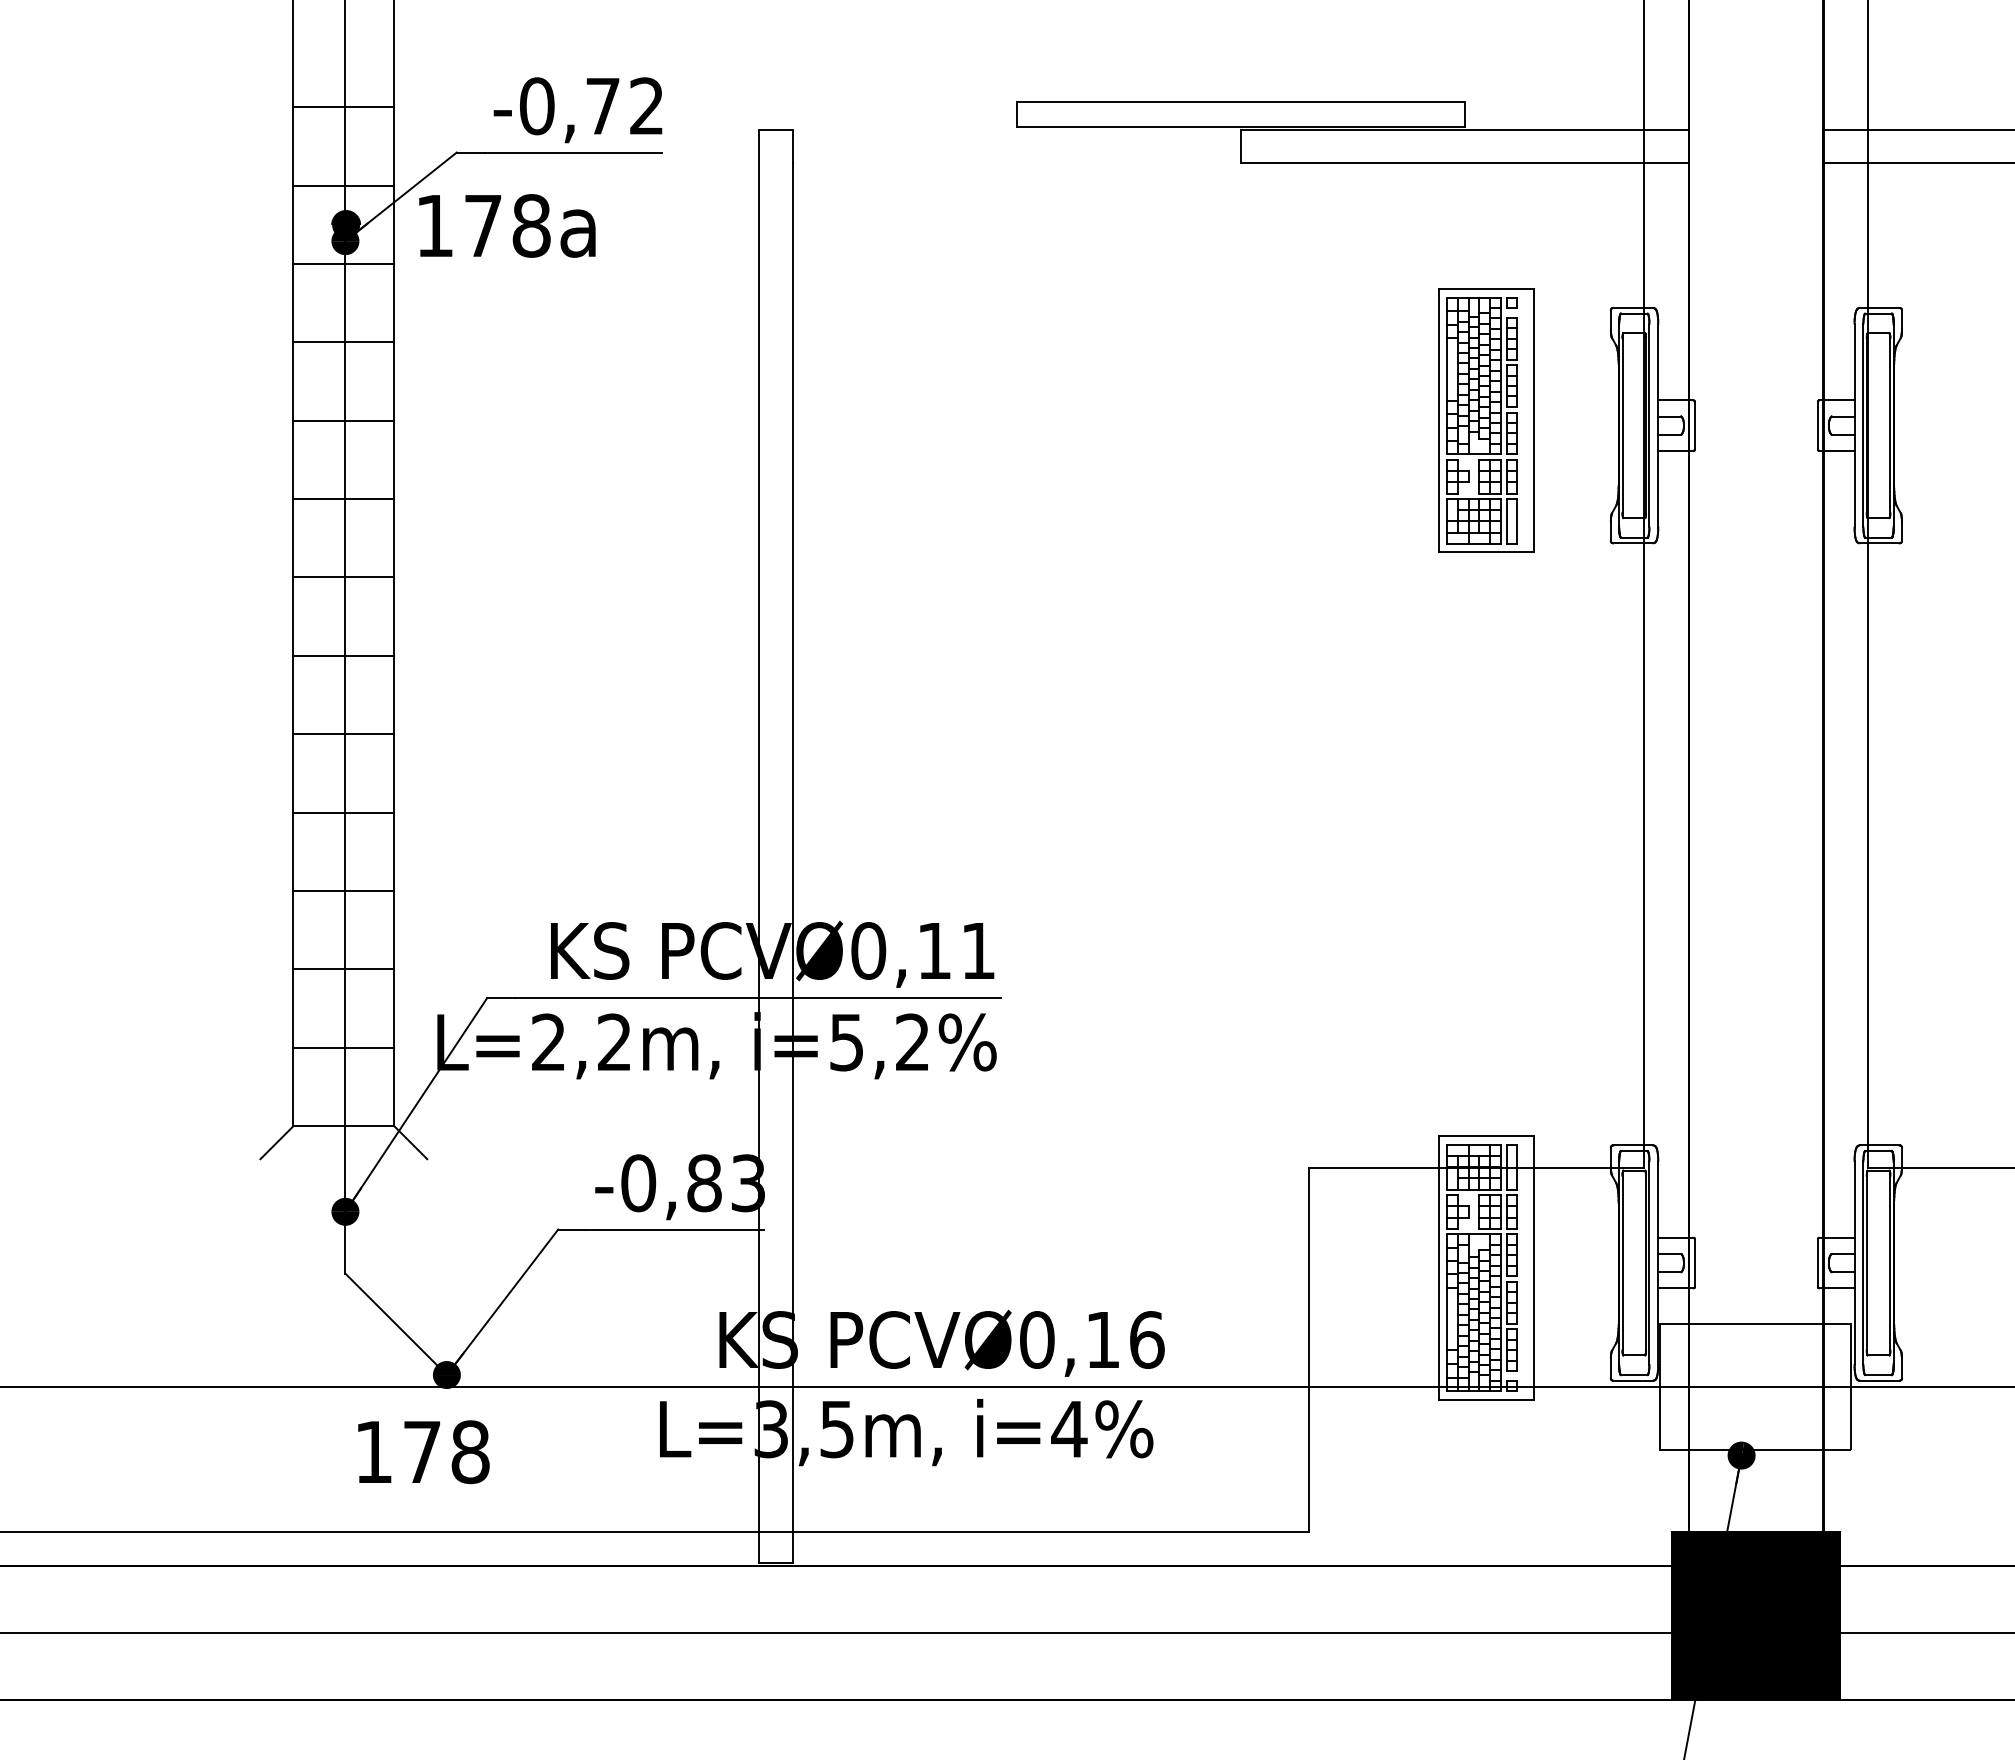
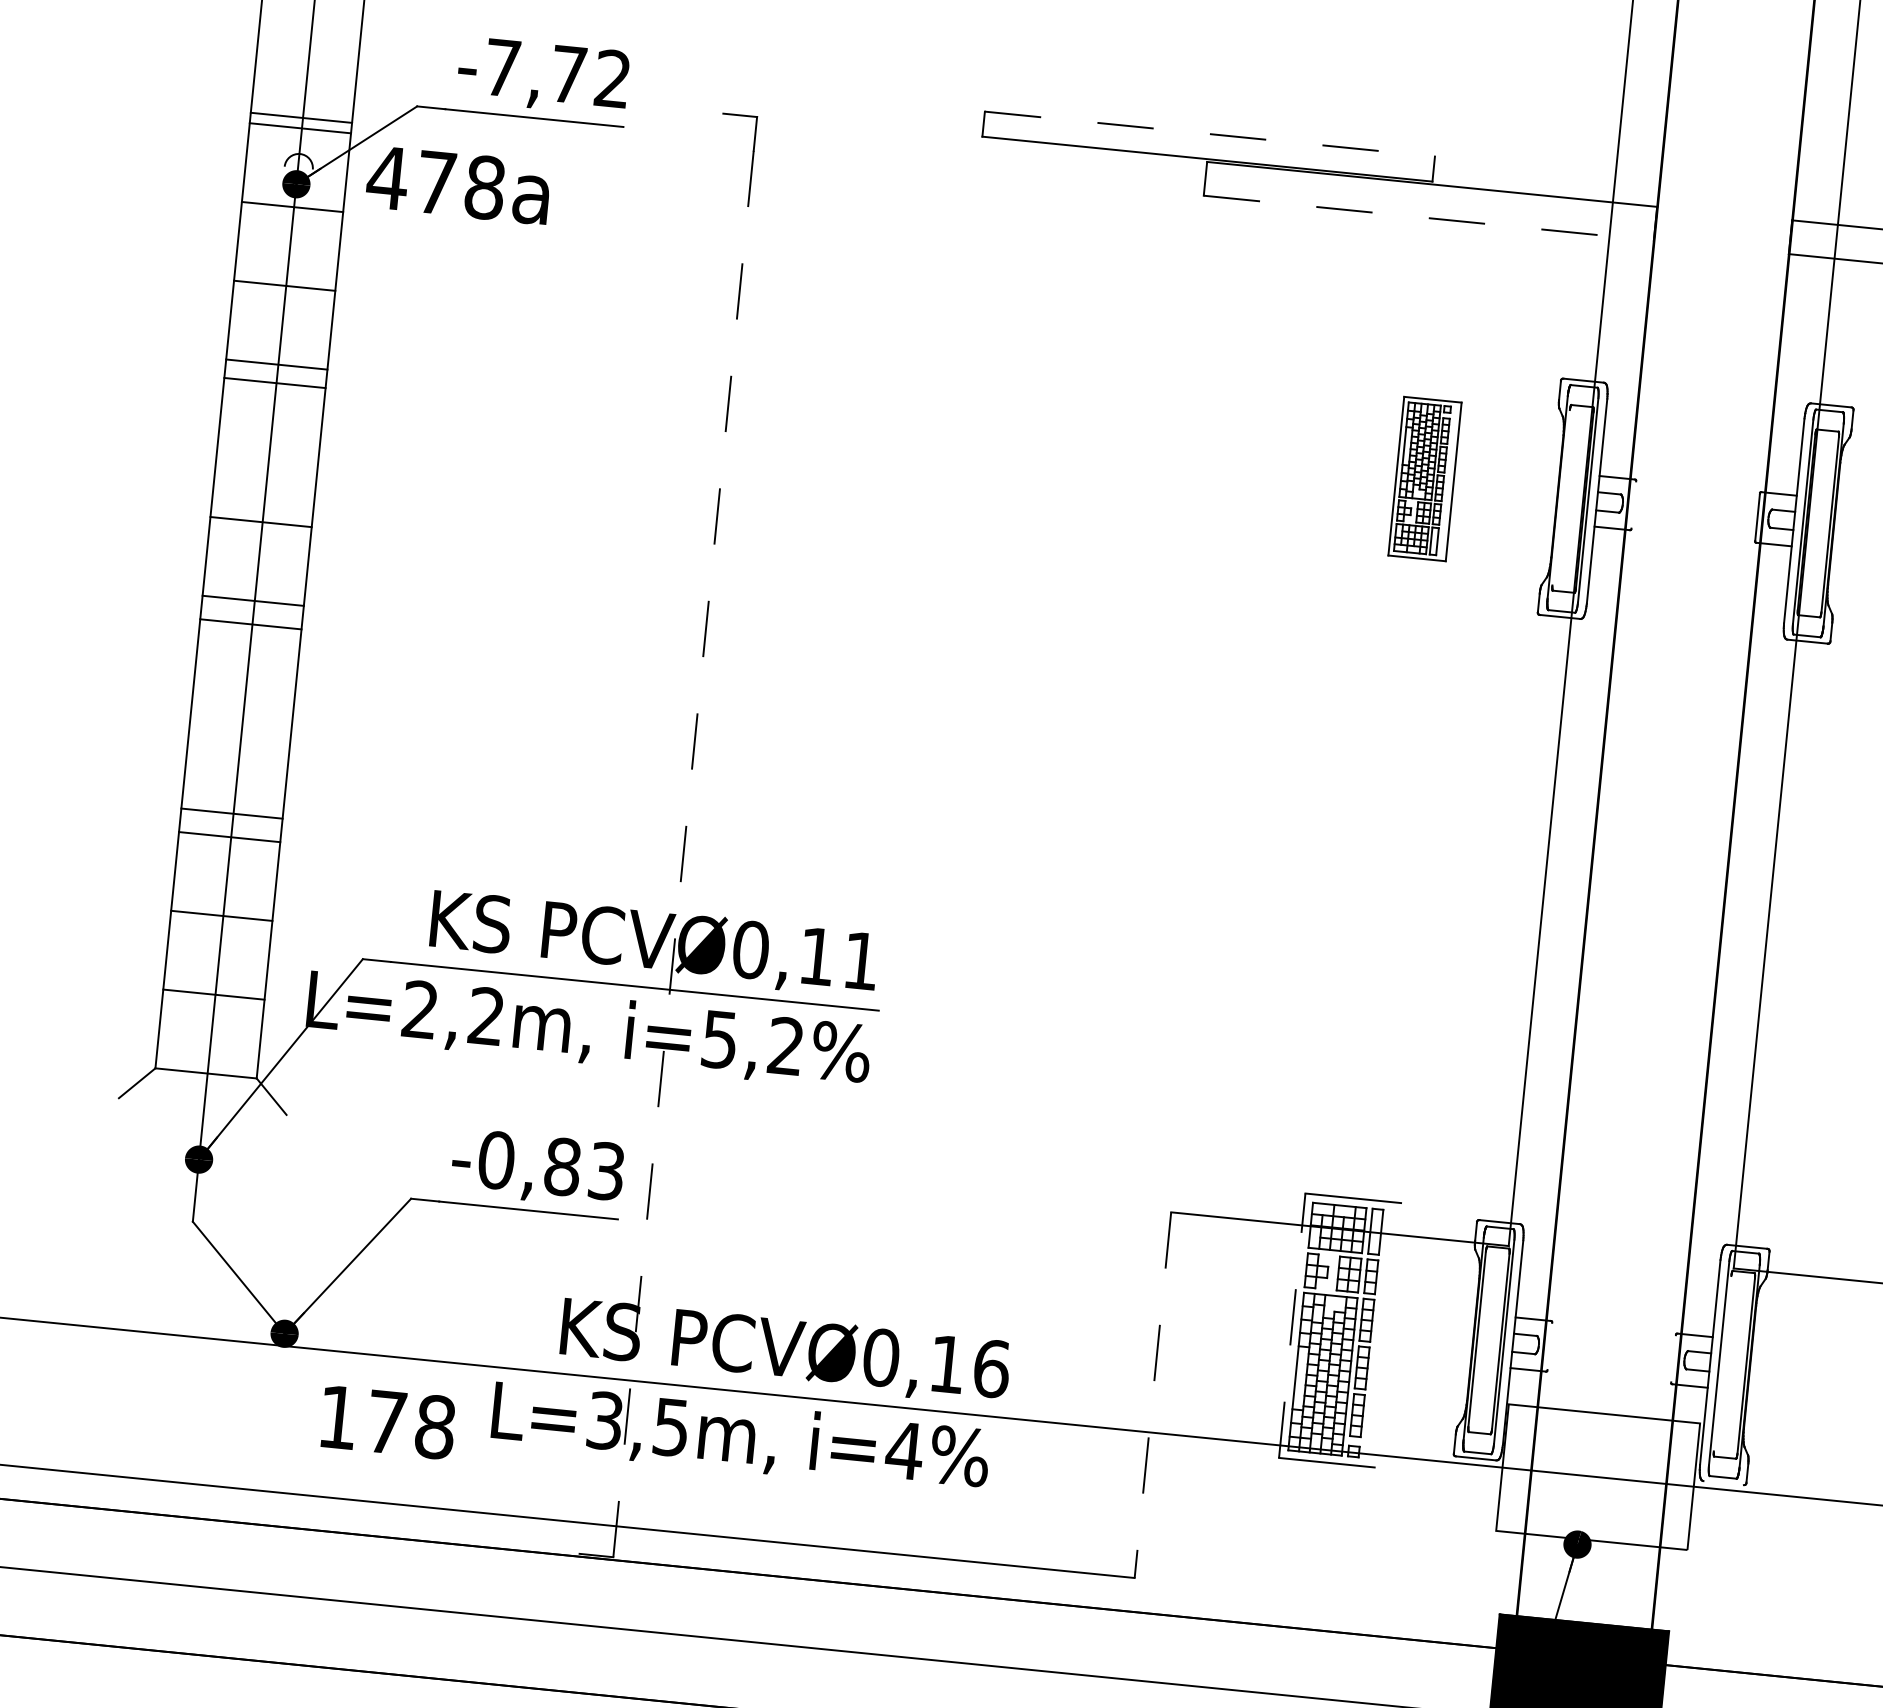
line: (1240, 101) -> (1209, 133), solid -> dashed
text: (537, 106) -> (502, 68), -0,72 -> -7,72
line: (343, 107) -> (301, 118), moved
line: (1464, 163) -> (1428, 218), solid -> dashed
fill: (346, 224) -> (299, 167), removed
text: (434, 225) -> (387, 177), 178a -> 478a
part: (1486, 420) -> (1424, 478), size x0.6
line: (1622, 425) -> (1561, 497), removed
line: (1694, 425) -> (1633, 504), removed
line: (343, 499) -> (274, 383), moved
line: (343, 734) -> (250, 624), moved
line: (343, 812) -> (231, 813), moved
line: (759, 845) -> (651, 833), removed
line: (792, 863) -> (683, 854), solid -> dashed
line: (1694, 1262) -> (1549, 1345), removed
line: (1818, 1262) -> (1674, 1358), removed
line: (1866, 1262) -> (1722, 1363), removed
line: (1438, 1267) -> (1291, 1325), solid -> dashed
line: (1534, 1267) -> (1388, 1334), removed
line: (1308, 1350) -> (1152, 1395), solid -> dashed
line: (1879, 1380) -> (1723, 1482), removed
text: (423, 1452) -> (388, 1422), moved

